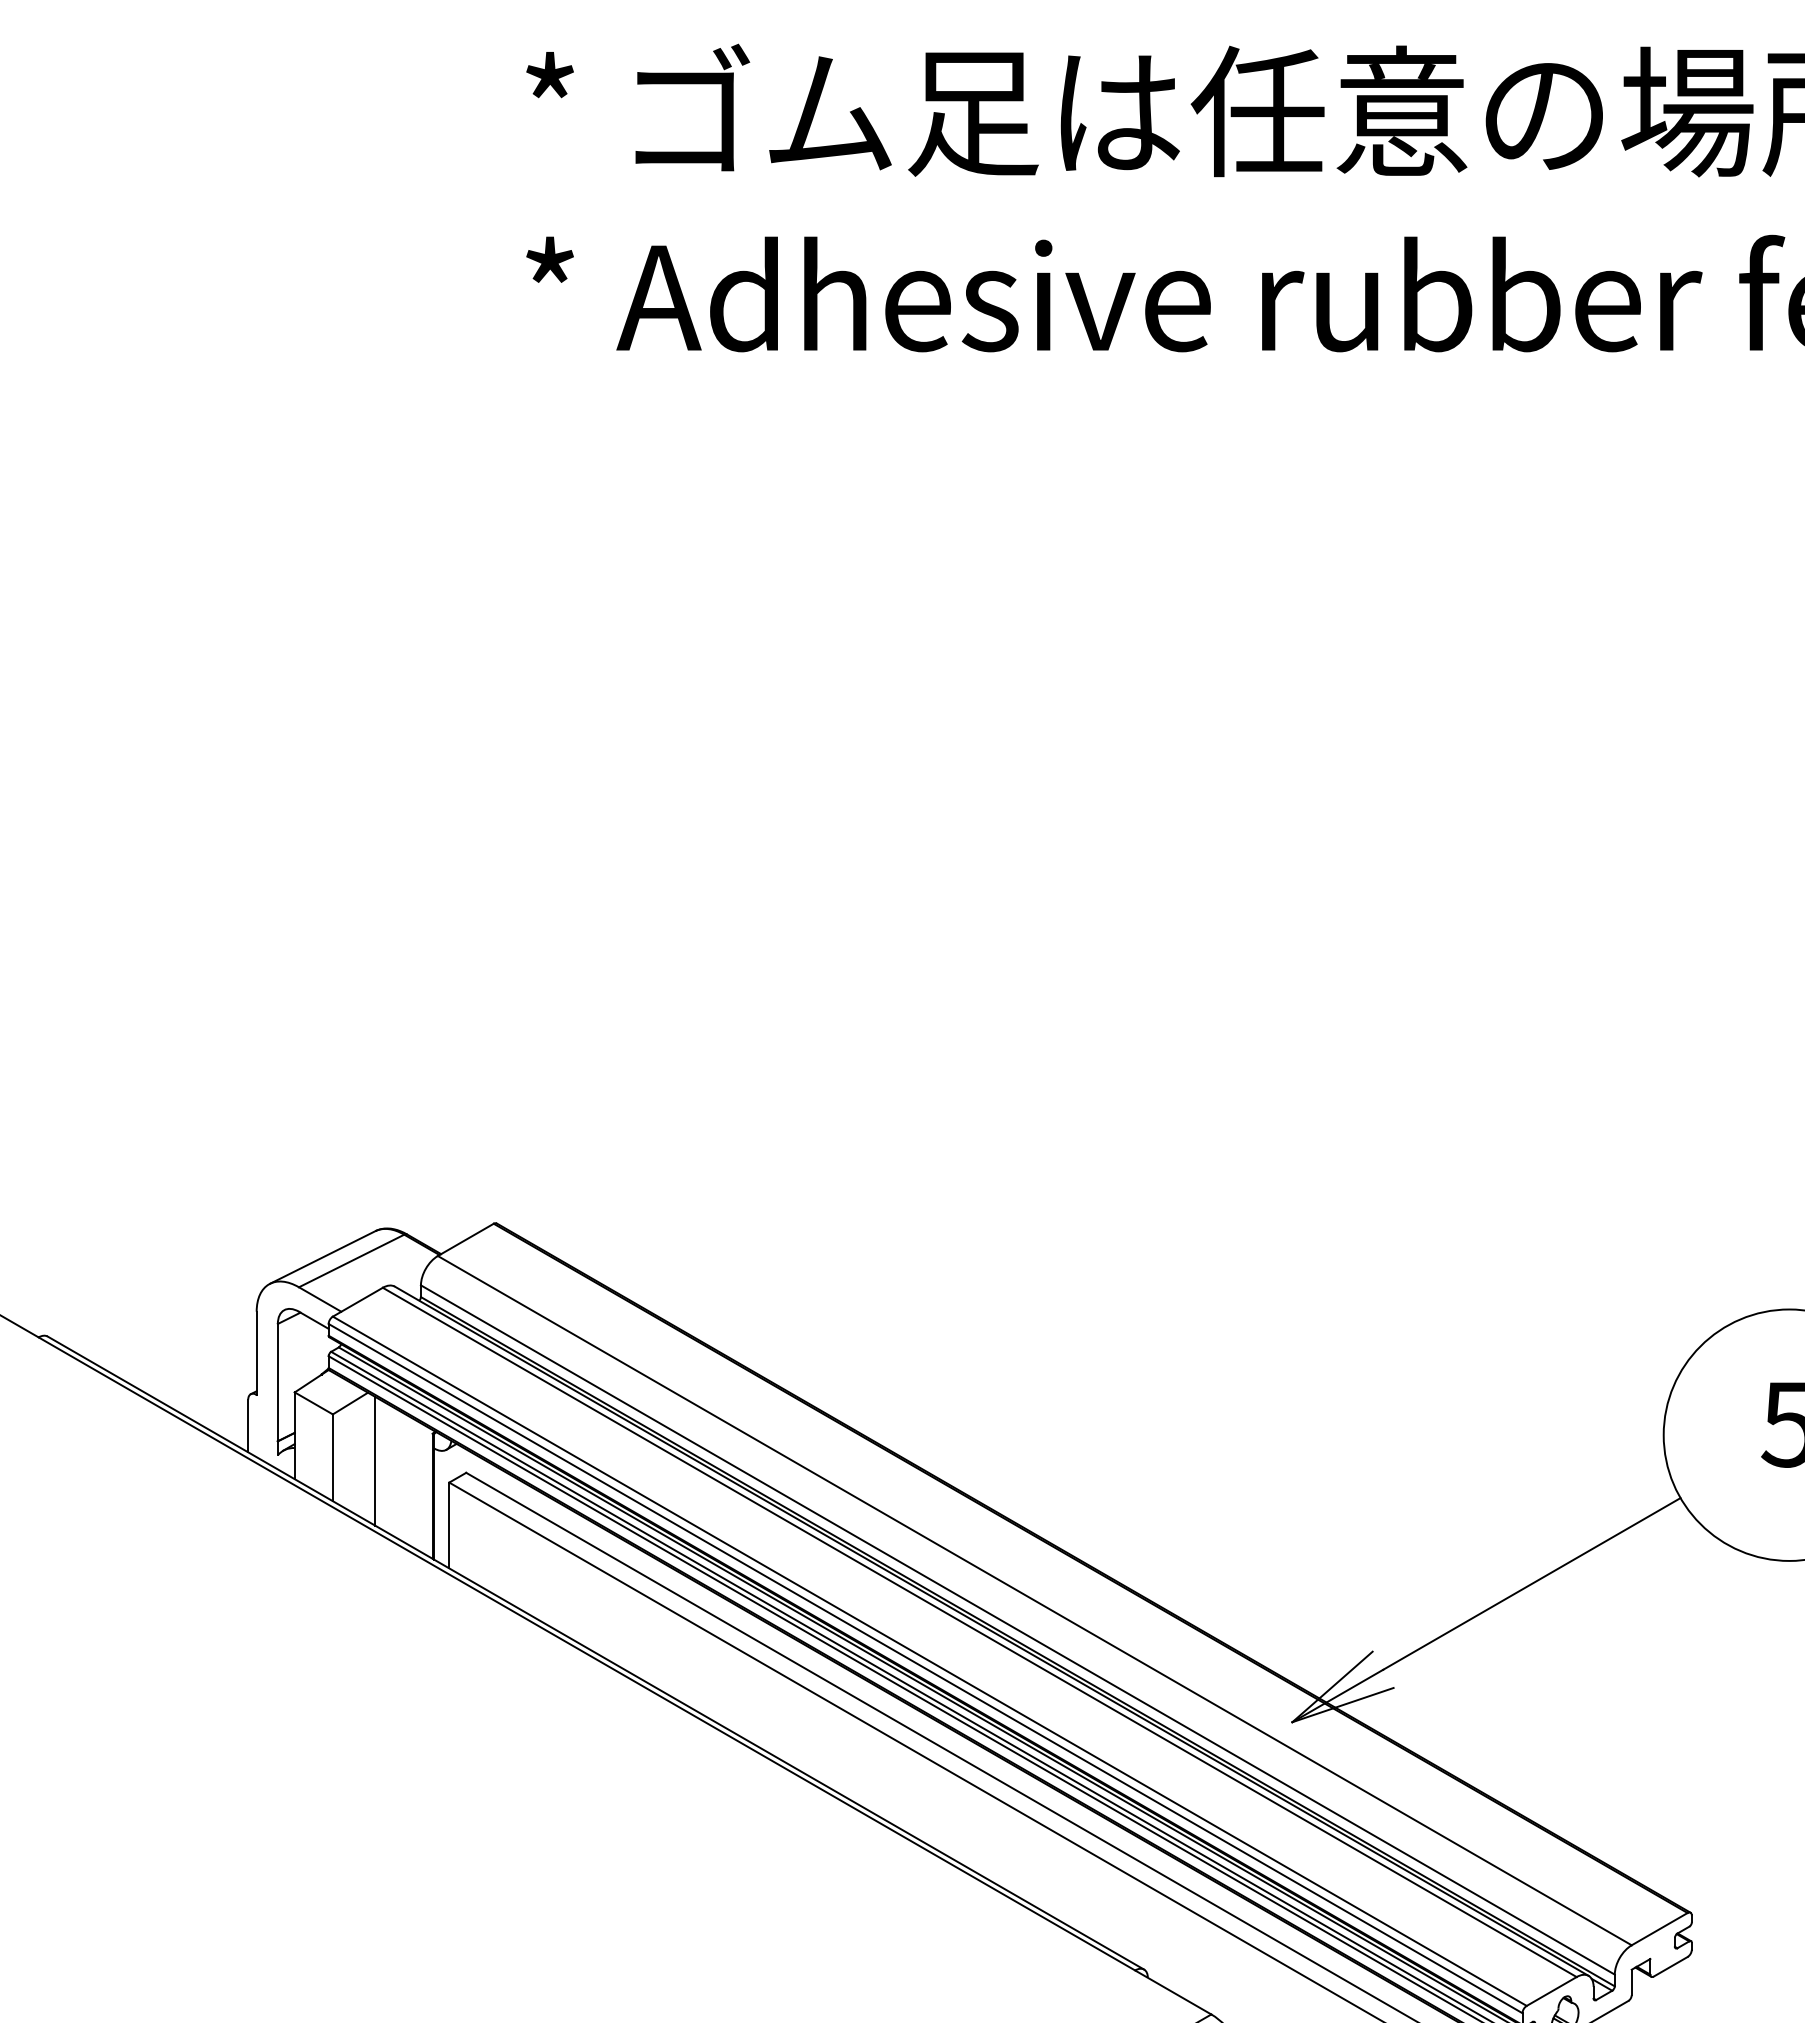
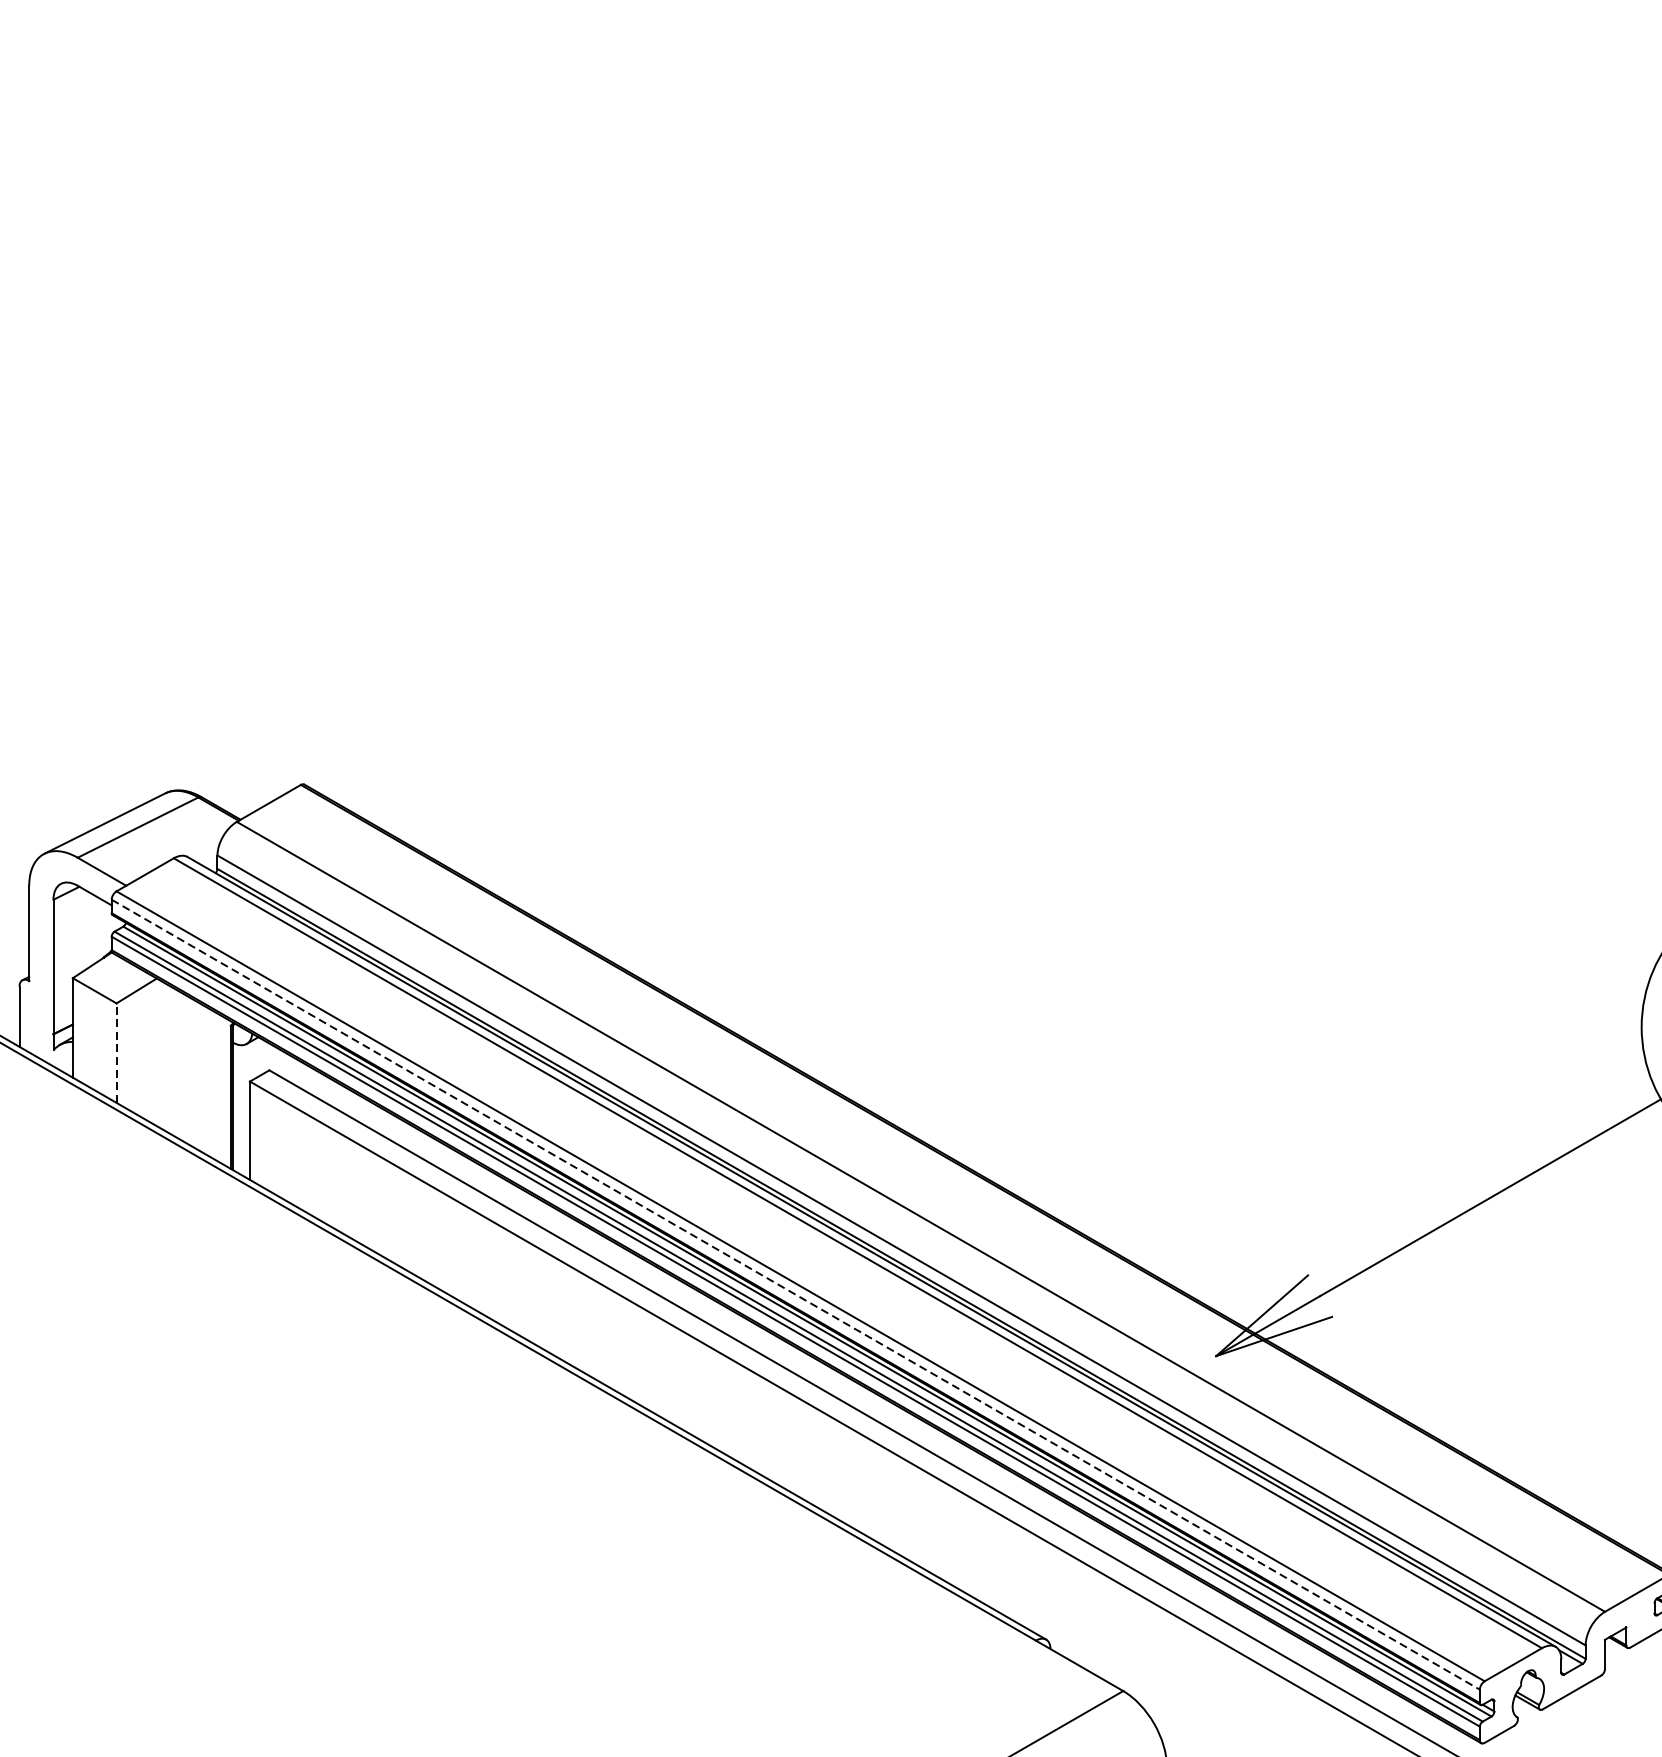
line: (332, 1457) -> (116, 1052), solid -> dashed
line: (375, 1460) -> (165, 1056), removed
line: (926, 1668) -> (796, 1294), solid -> dashed

